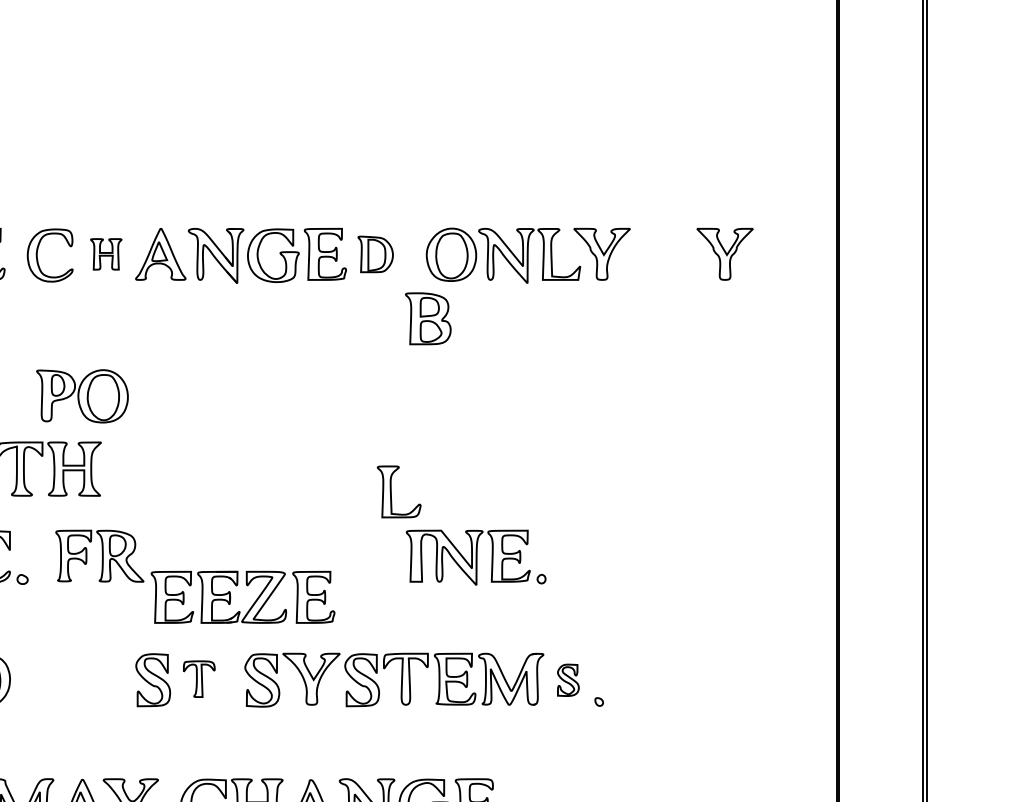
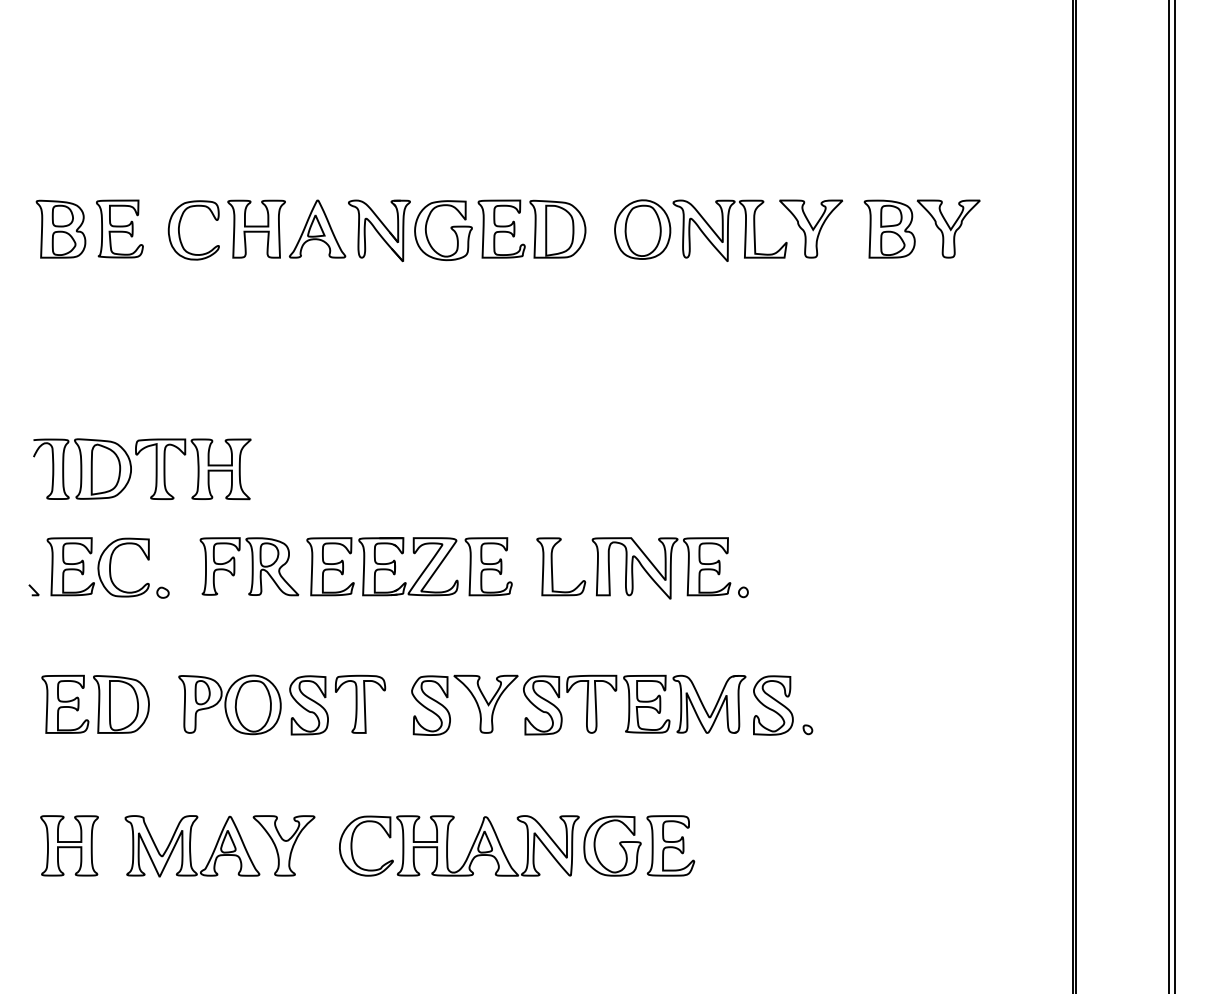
part: (106, 253) -> (256, 228), size x1.67
part: (375, 253) -> (557, 228), size x1.43
part: (428, 318) -> (889, 228), moved
part: (82, 395) -> (229, 704), moved
part: (391, 491) -> (552, 566), moved
part: (247, 586) -> (414, 554), moved
part: (199, 678) -> (360, 703), size x1.43
part: (568, 680) -> (773, 705), size x1.67

